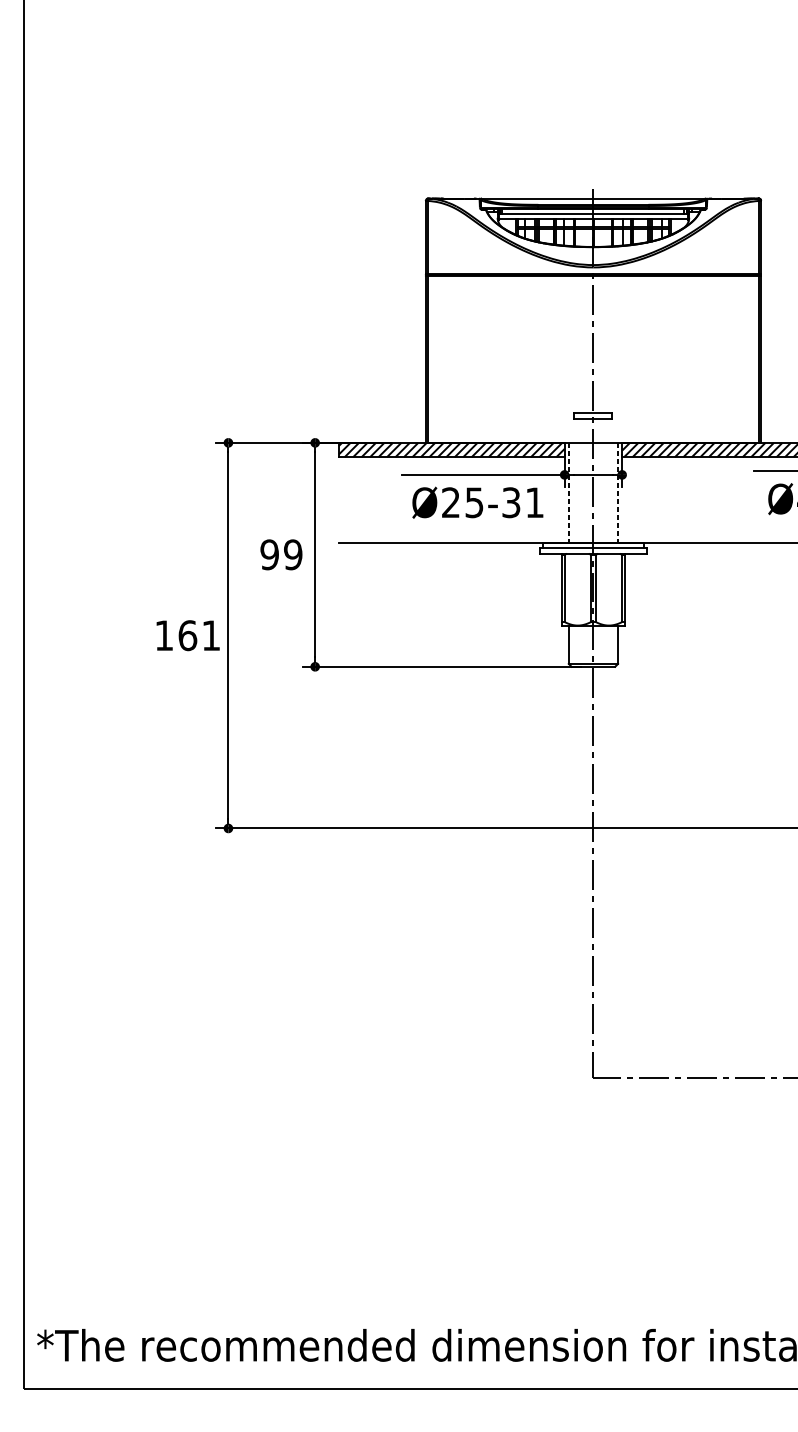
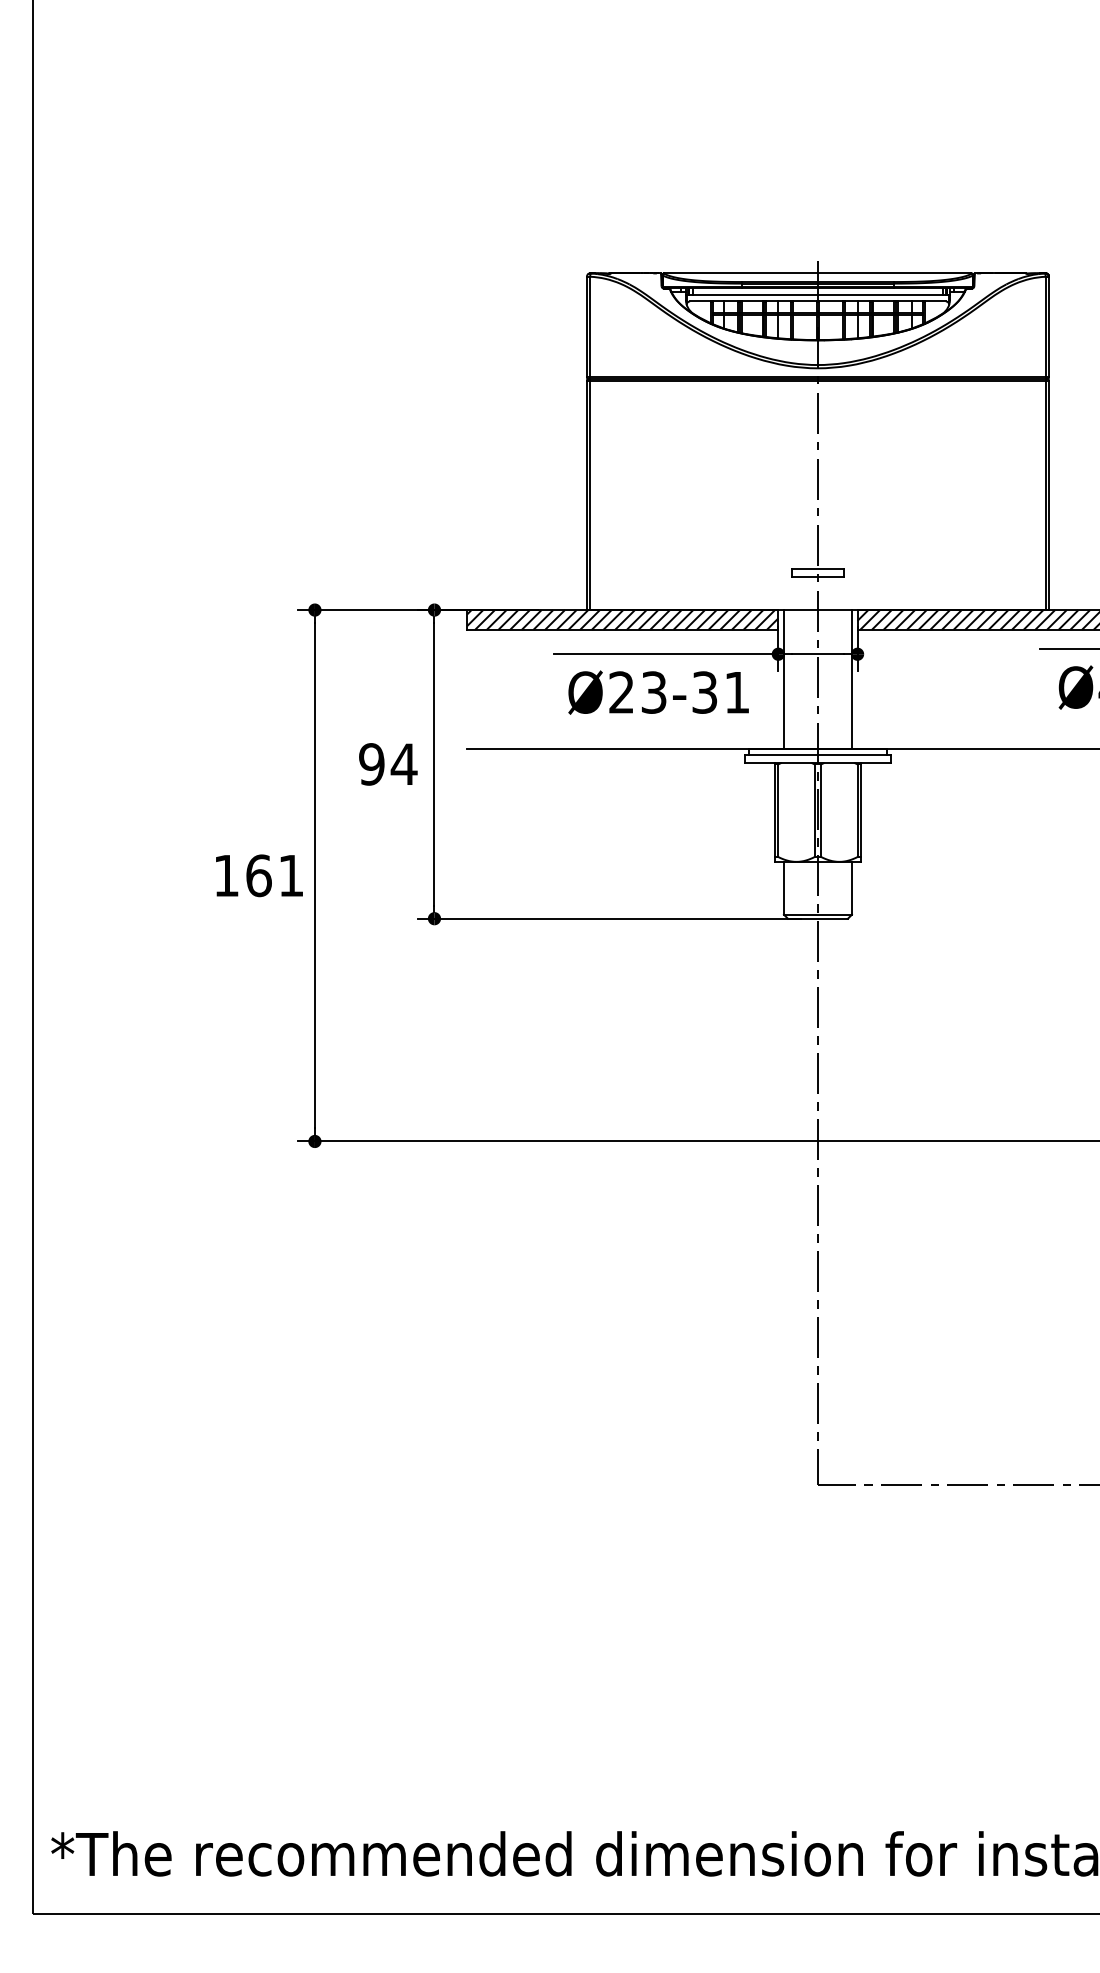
line: (568, 493) -> (783, 679), dashed -> solid
line: (617, 493) -> (851, 679), dashed -> solid
text: (474, 502) -> (654, 692), Ø25-31 -> Ø23-31
text: (292, 554) -> (403, 764), 99 -> 94

